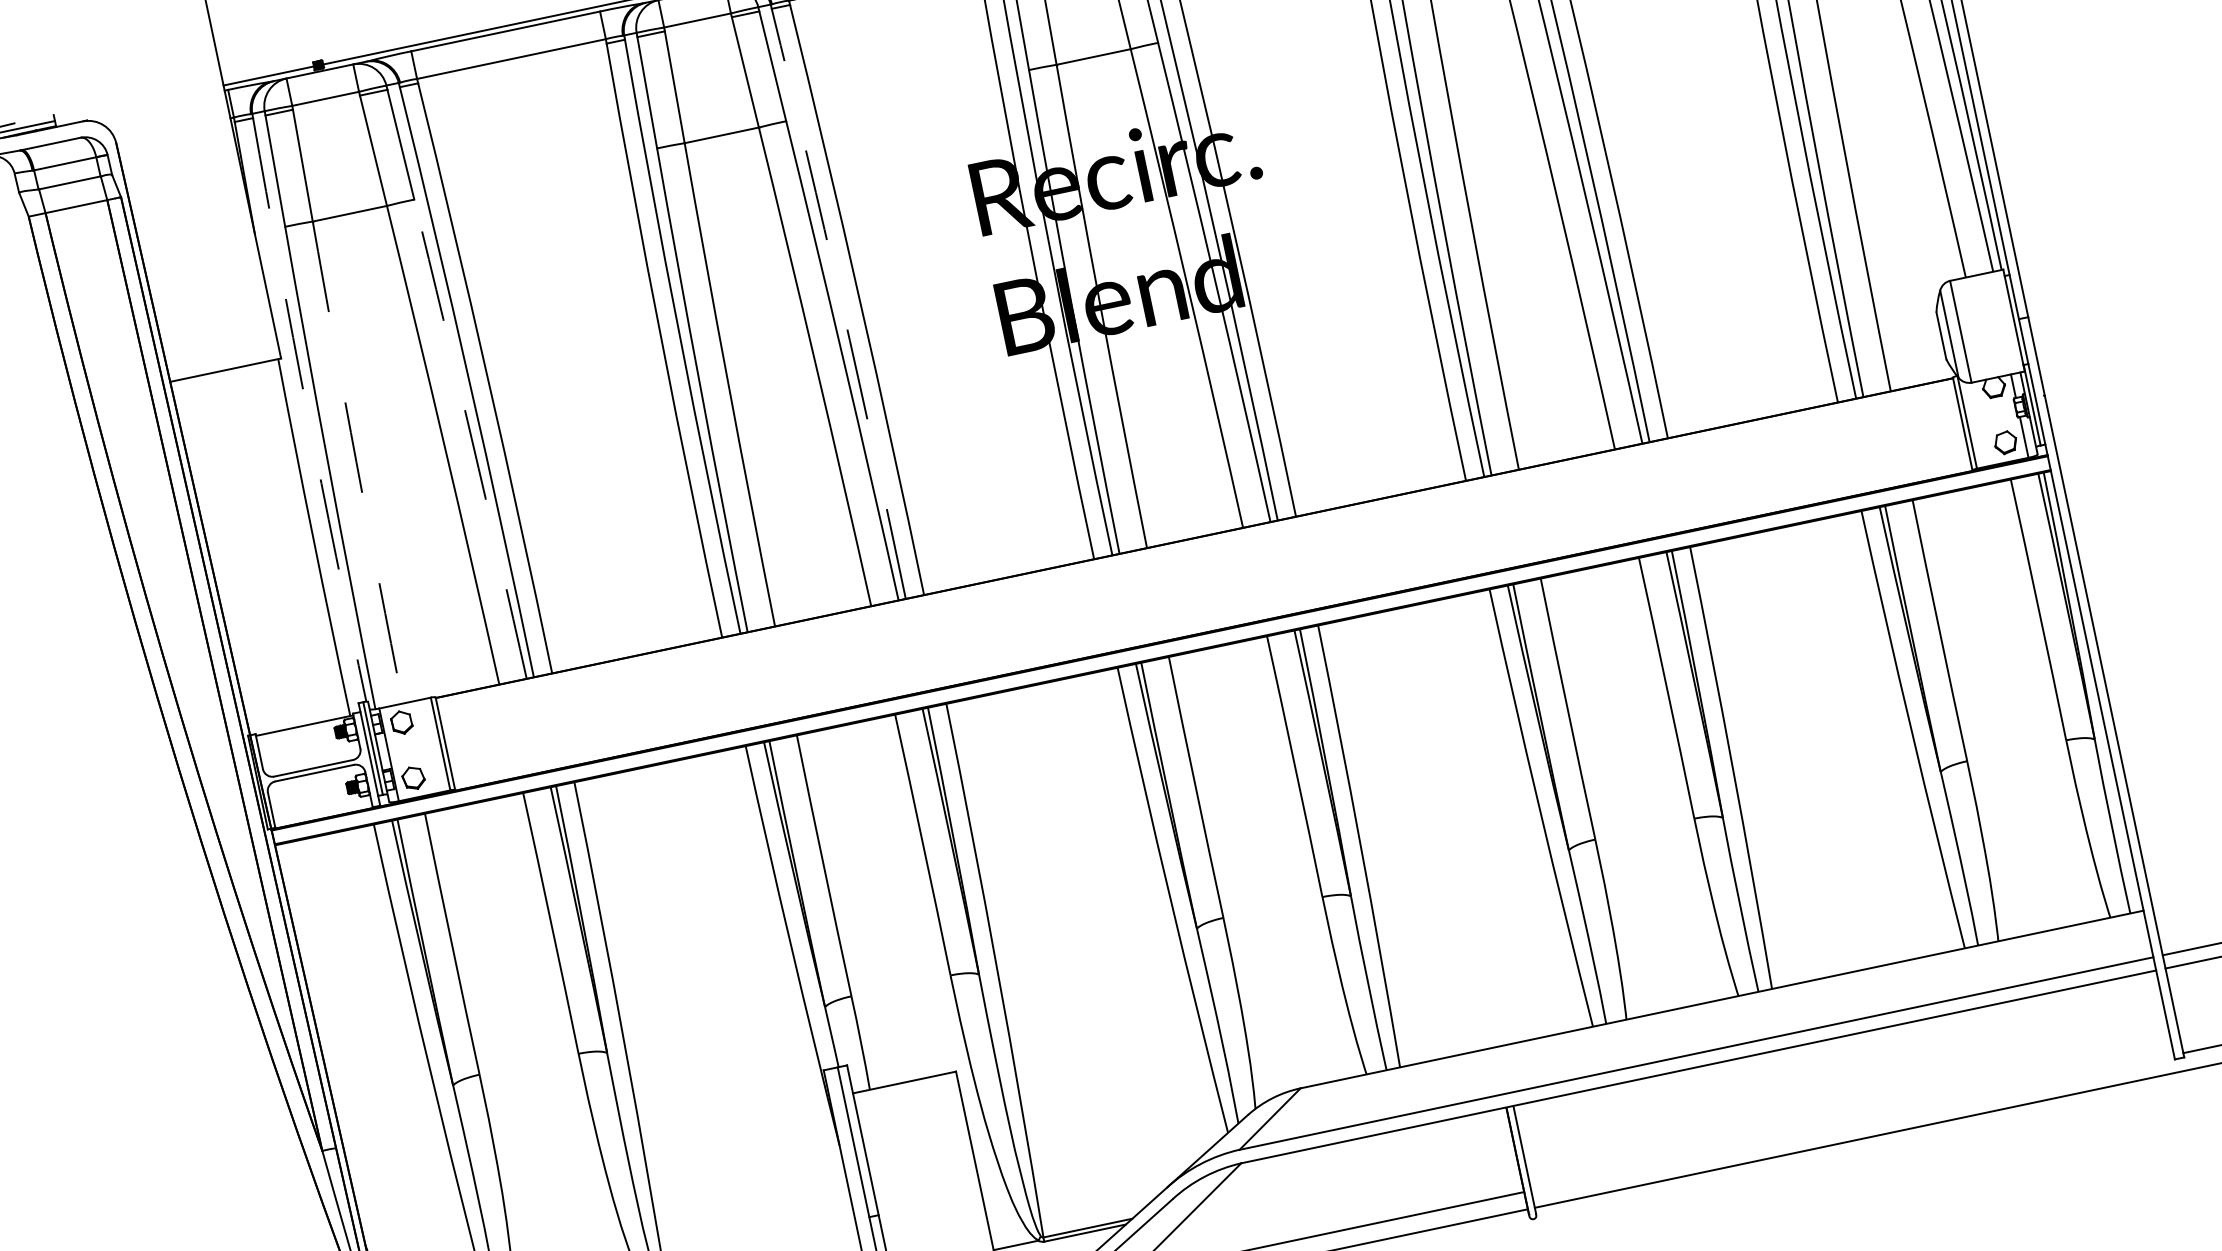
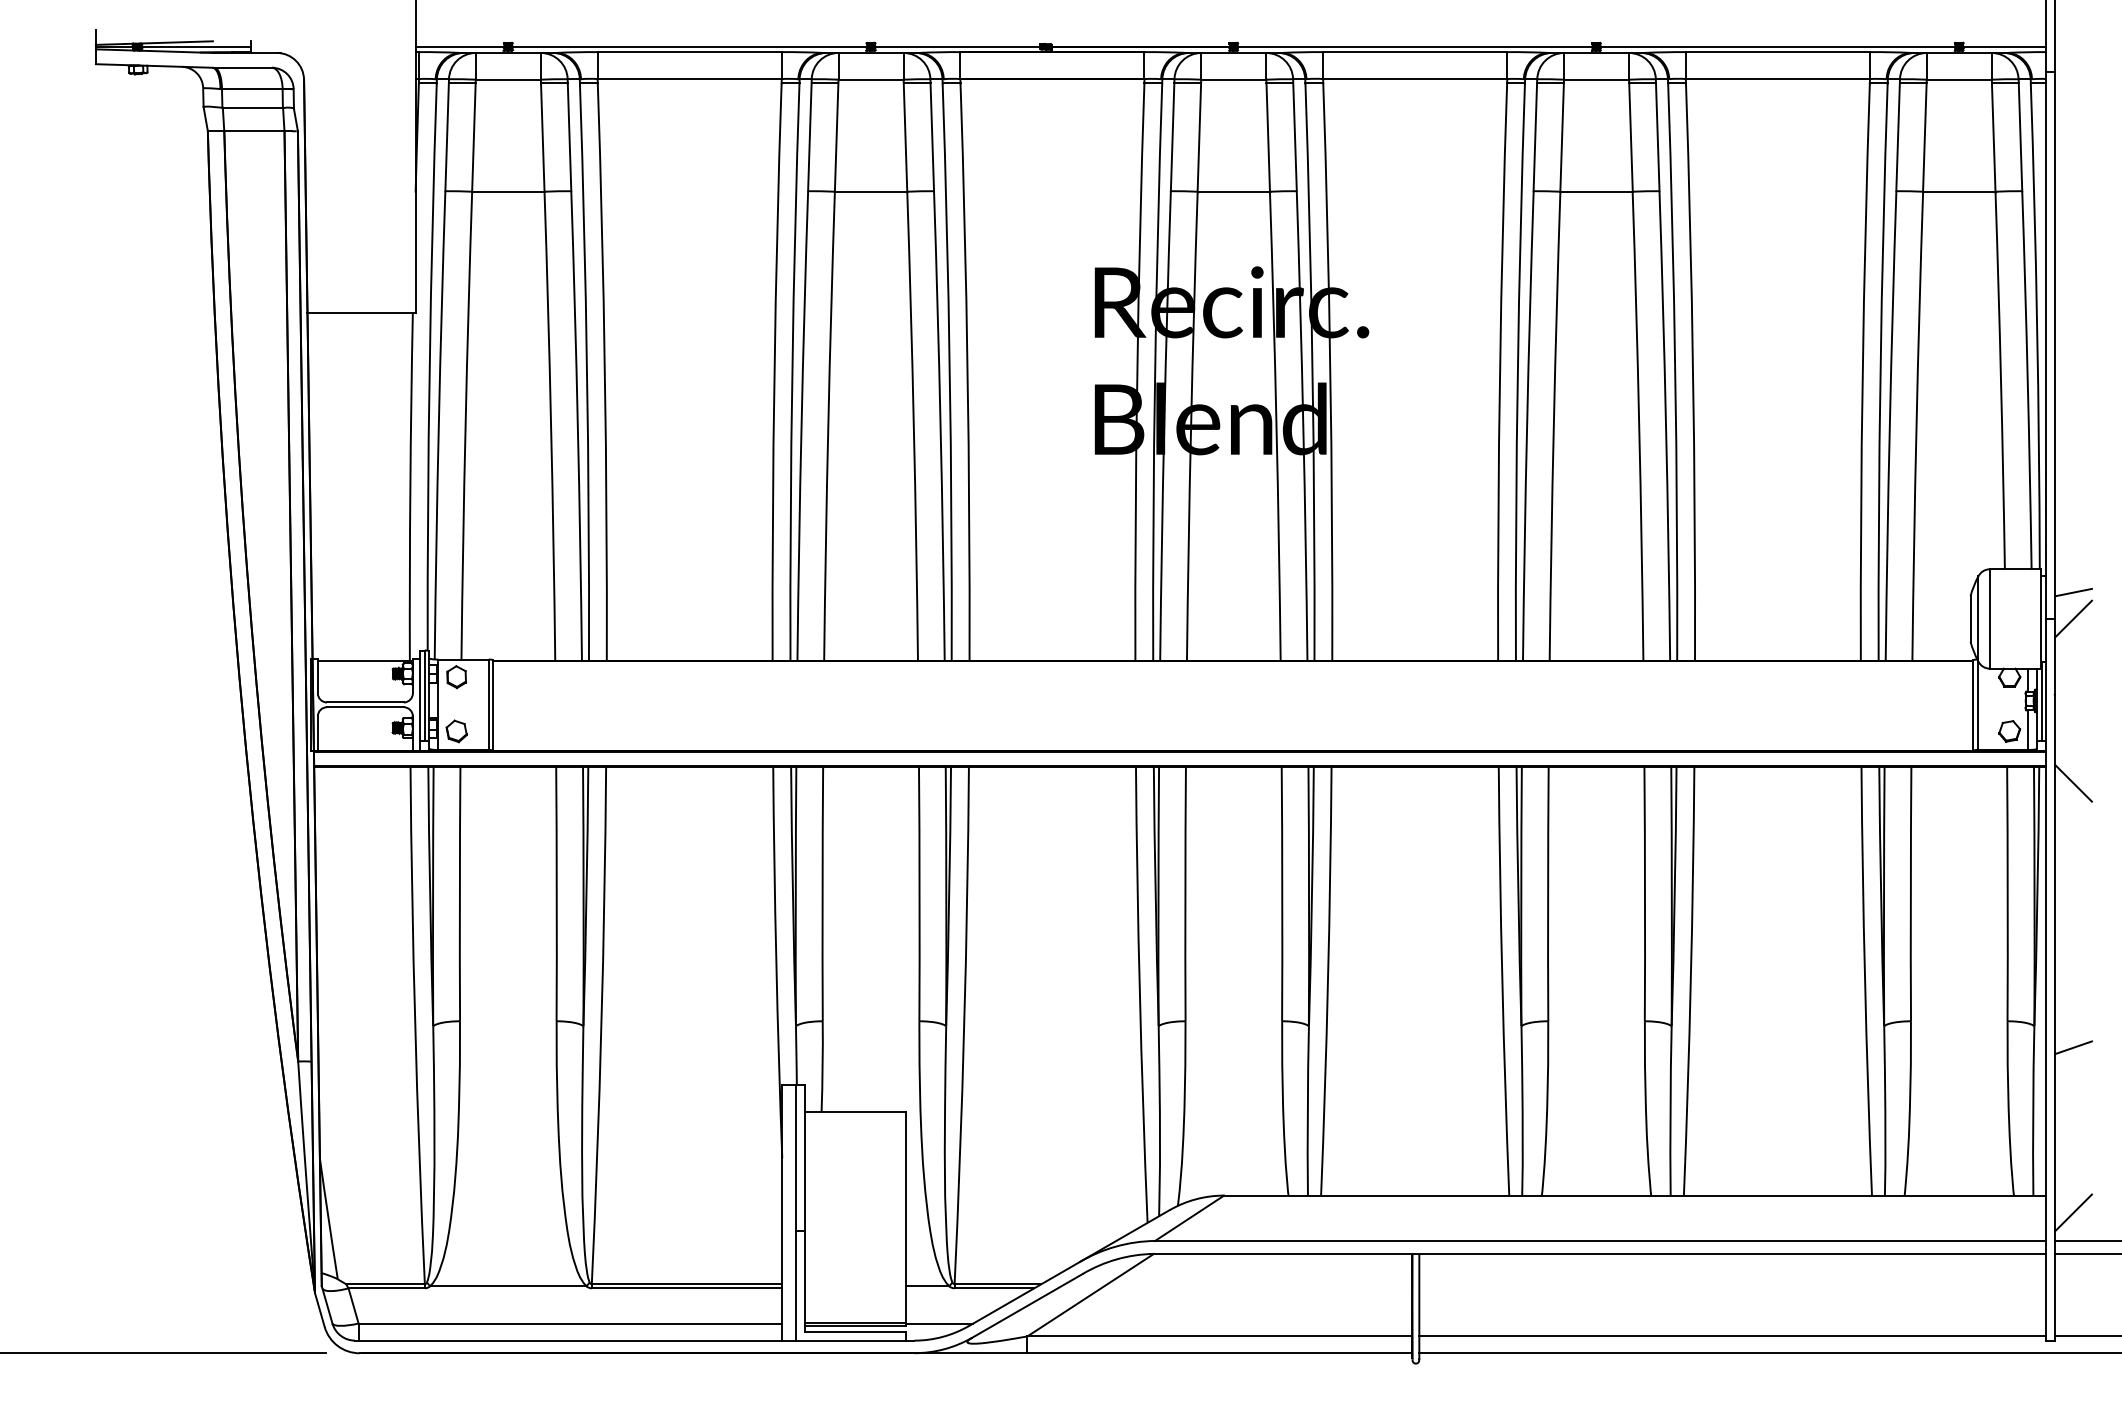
line: (2041, 286) -> (2073, 592), added
arc: (841, 303) -> (949, 372), dashed -> solid
line: (2046, 313) -> (2073, 618), added
arc: (307, 410) -> (429, 367), dashed -> solid
arc: (471, 439) -> (577, 426), dashed -> solid
arc: (356, 462) -> (465, 425), dashed -> solid
line: (2082, 482) -> (2073, 783), added
line: (2139, 752) -> (2073, 1047), added
line: (2175, 922) -> (2073, 1212), added
line: (1852, 1122) -> (1732, 1336), added

